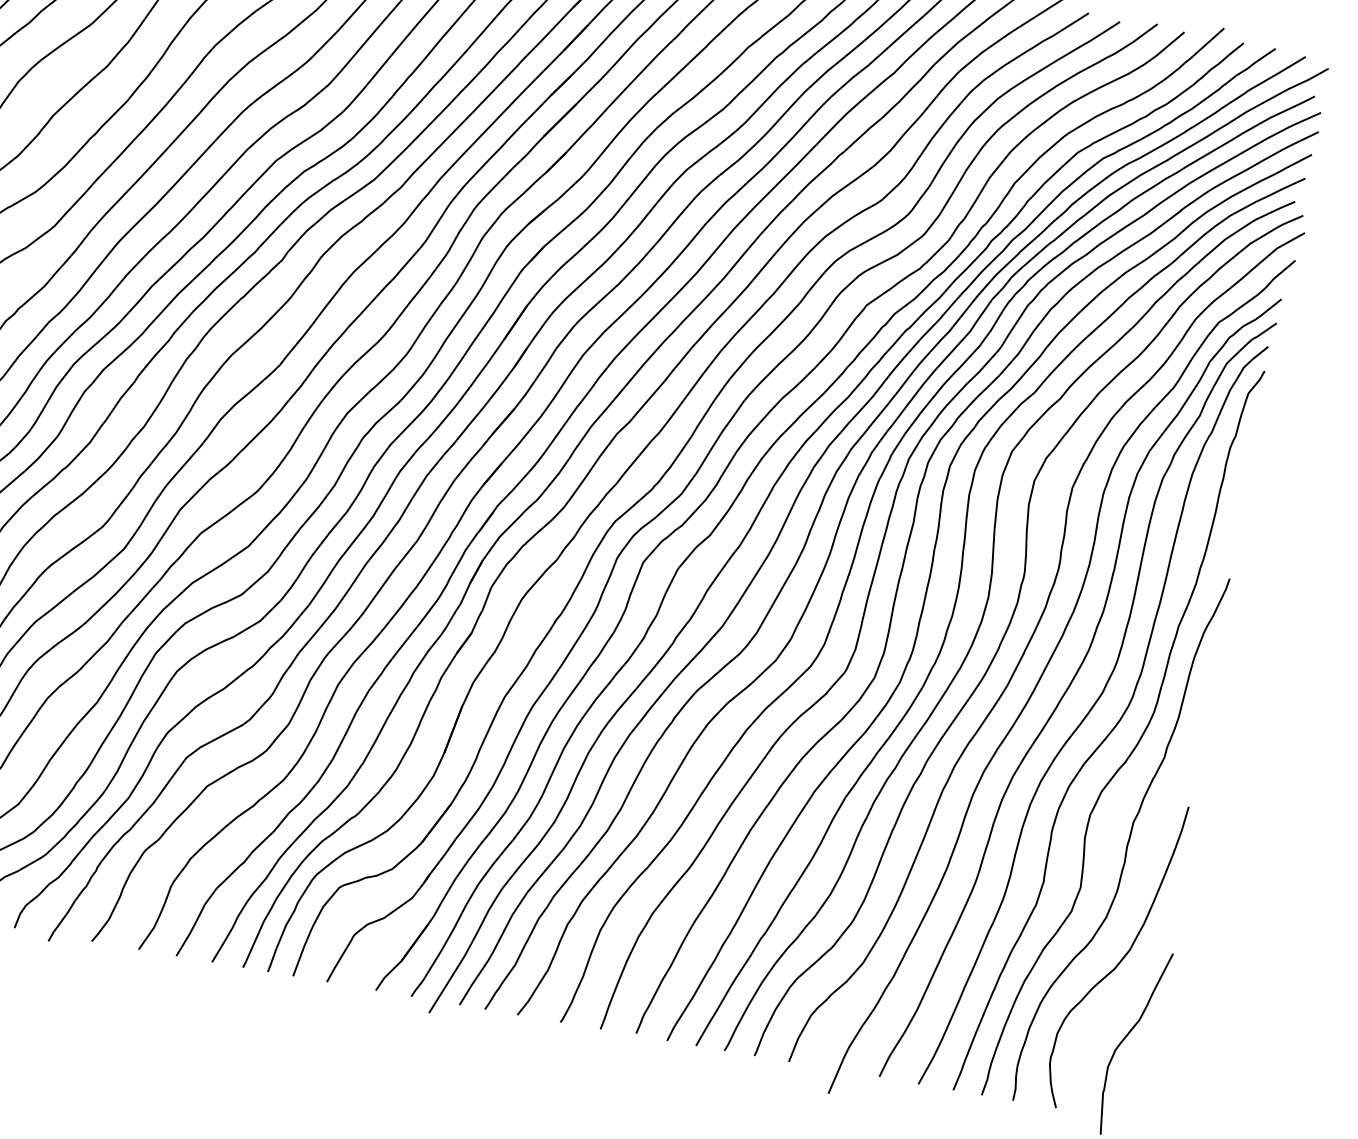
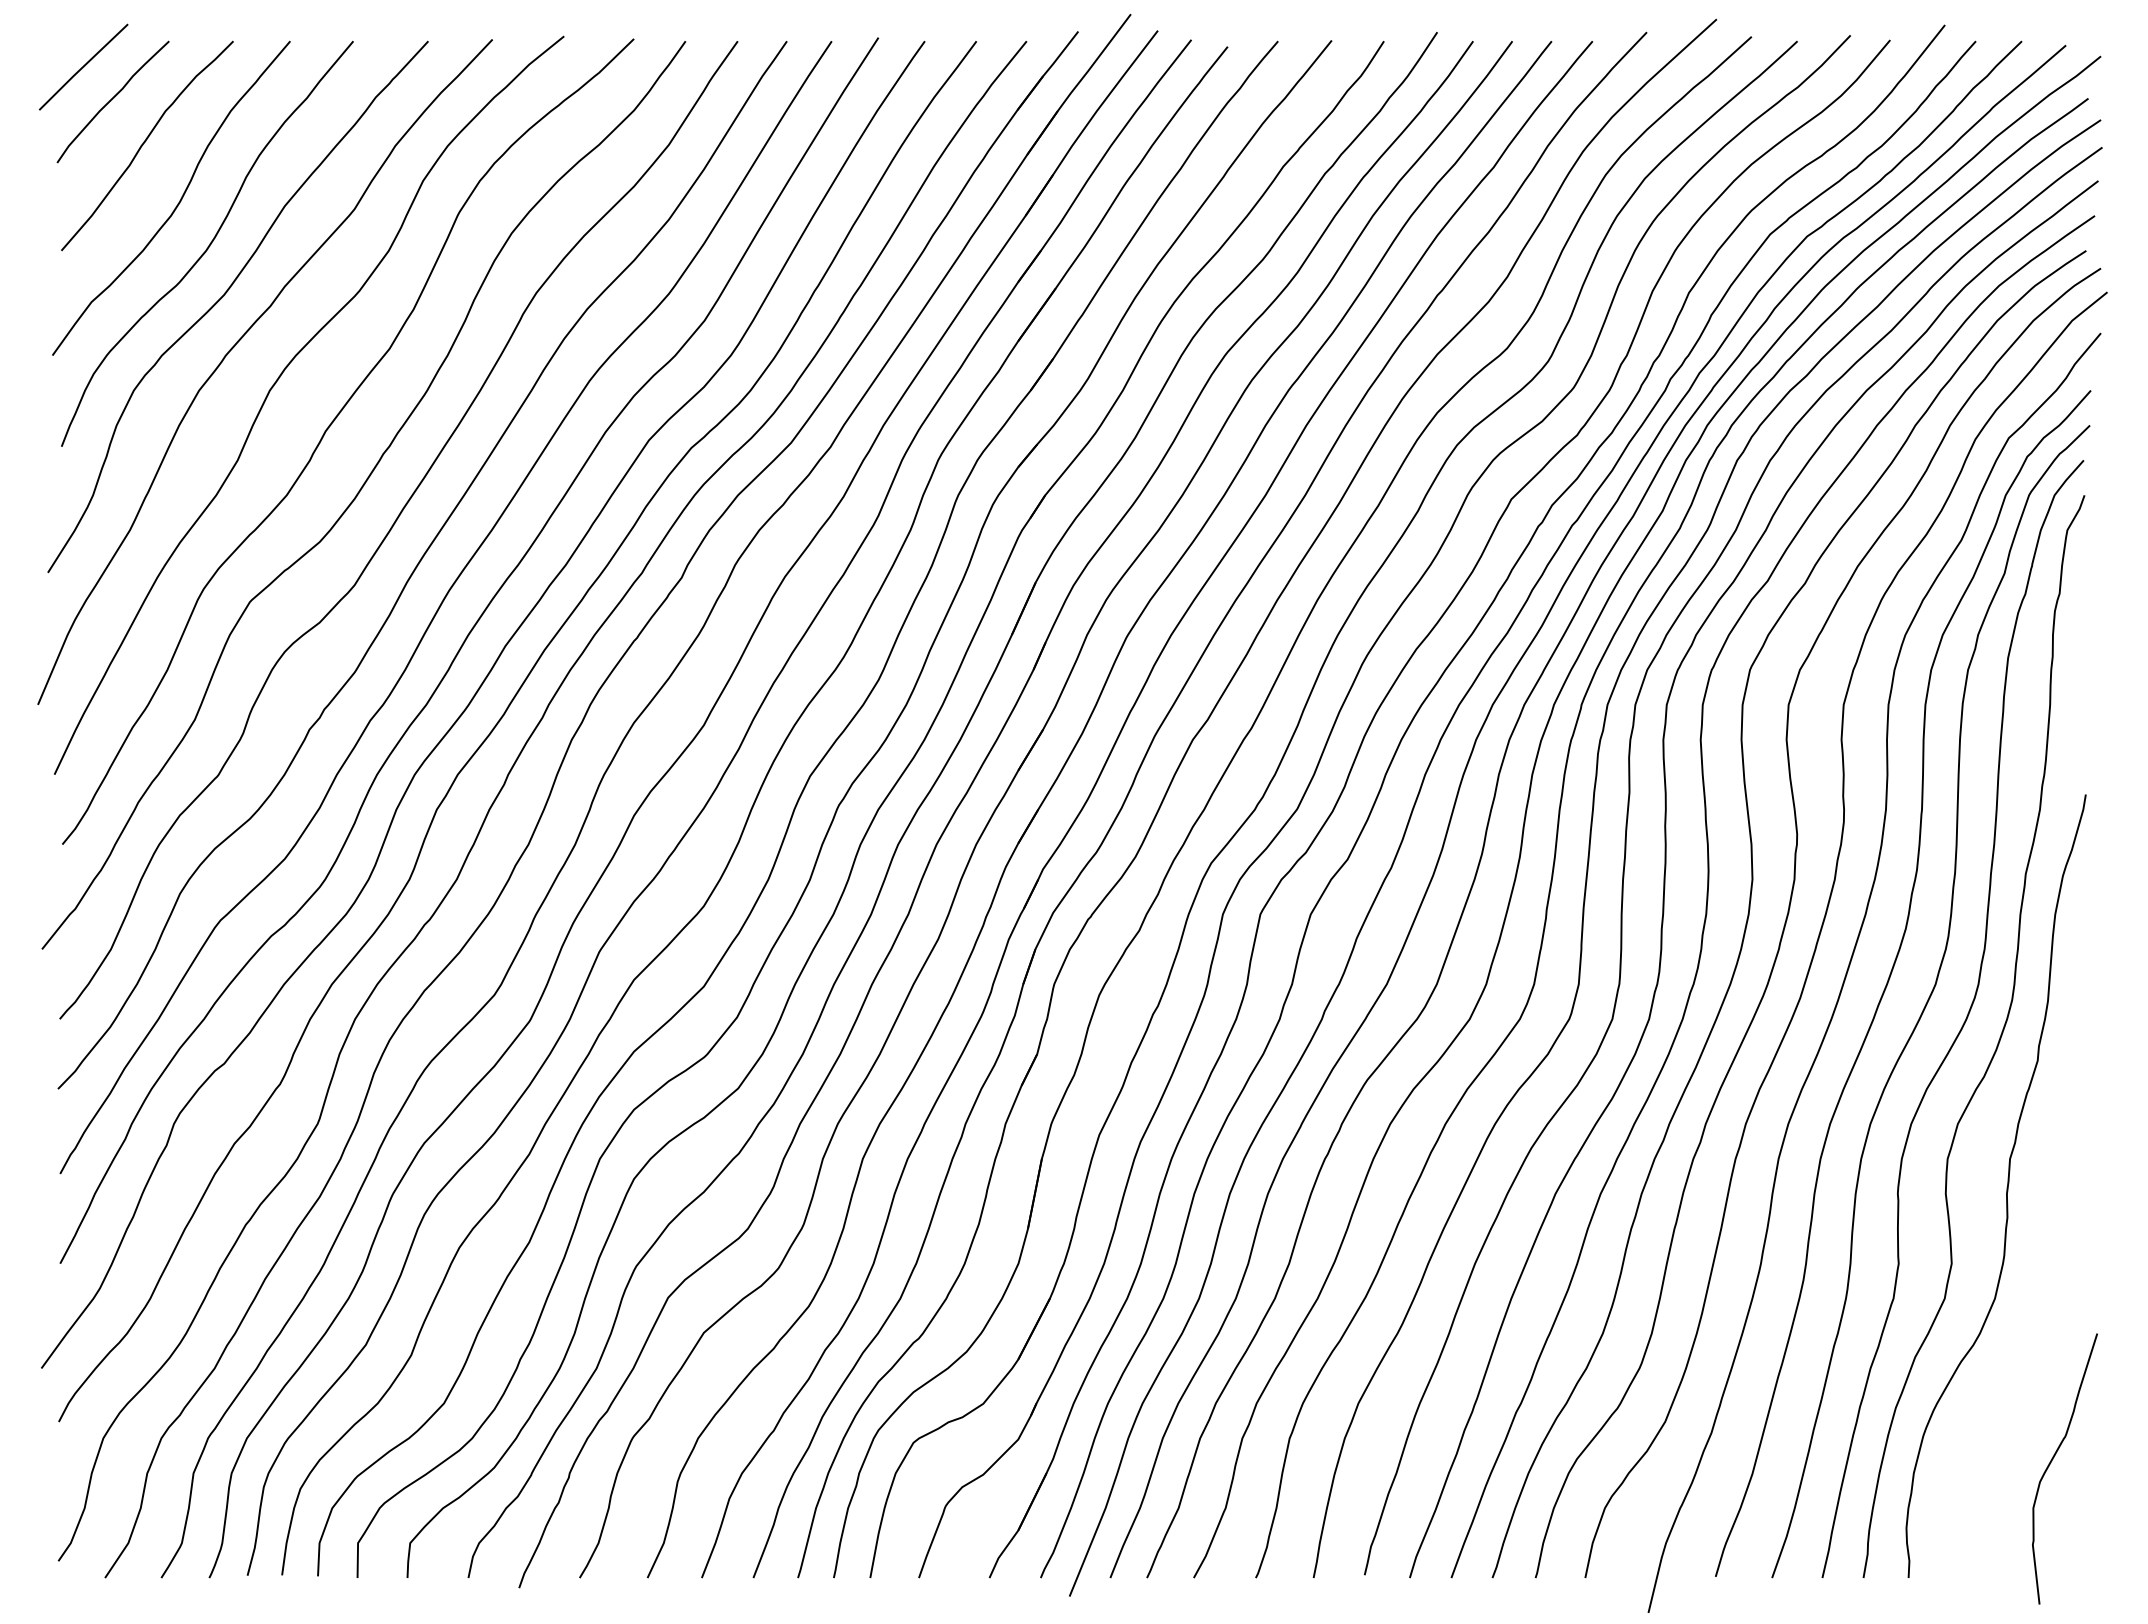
curve: (1119, 960) -> (2024, 1356), removed

